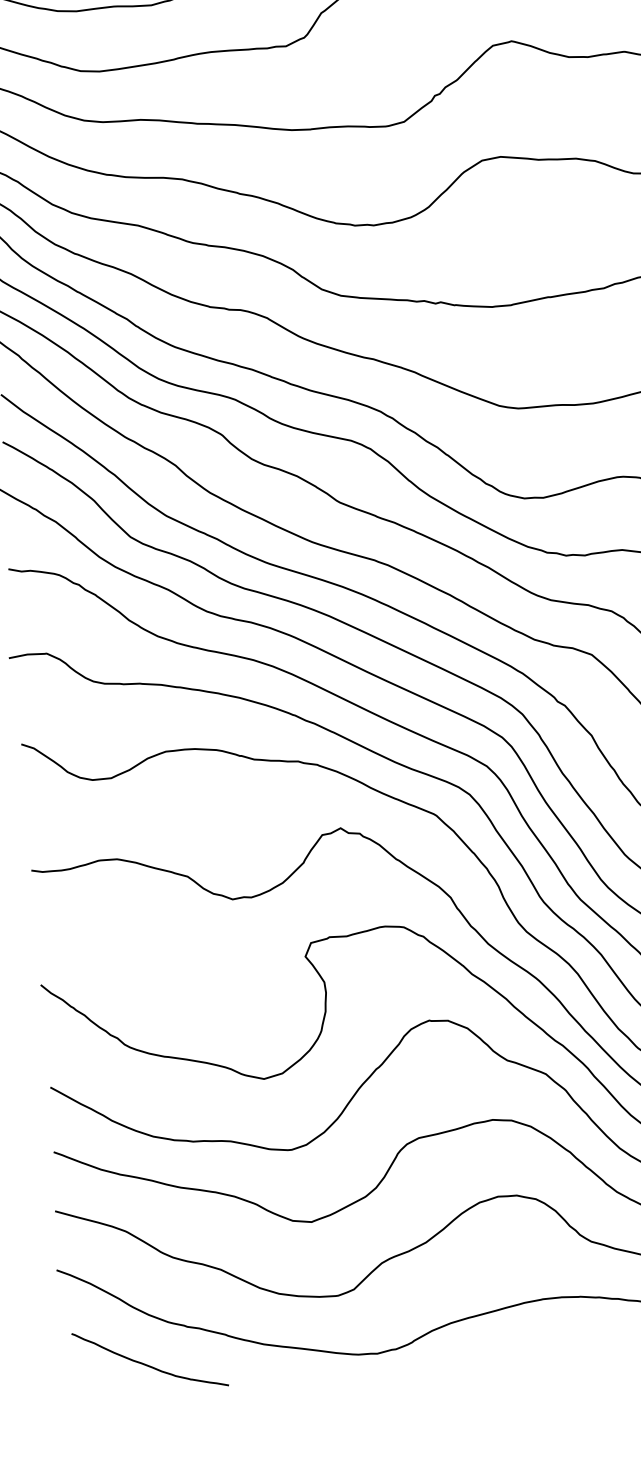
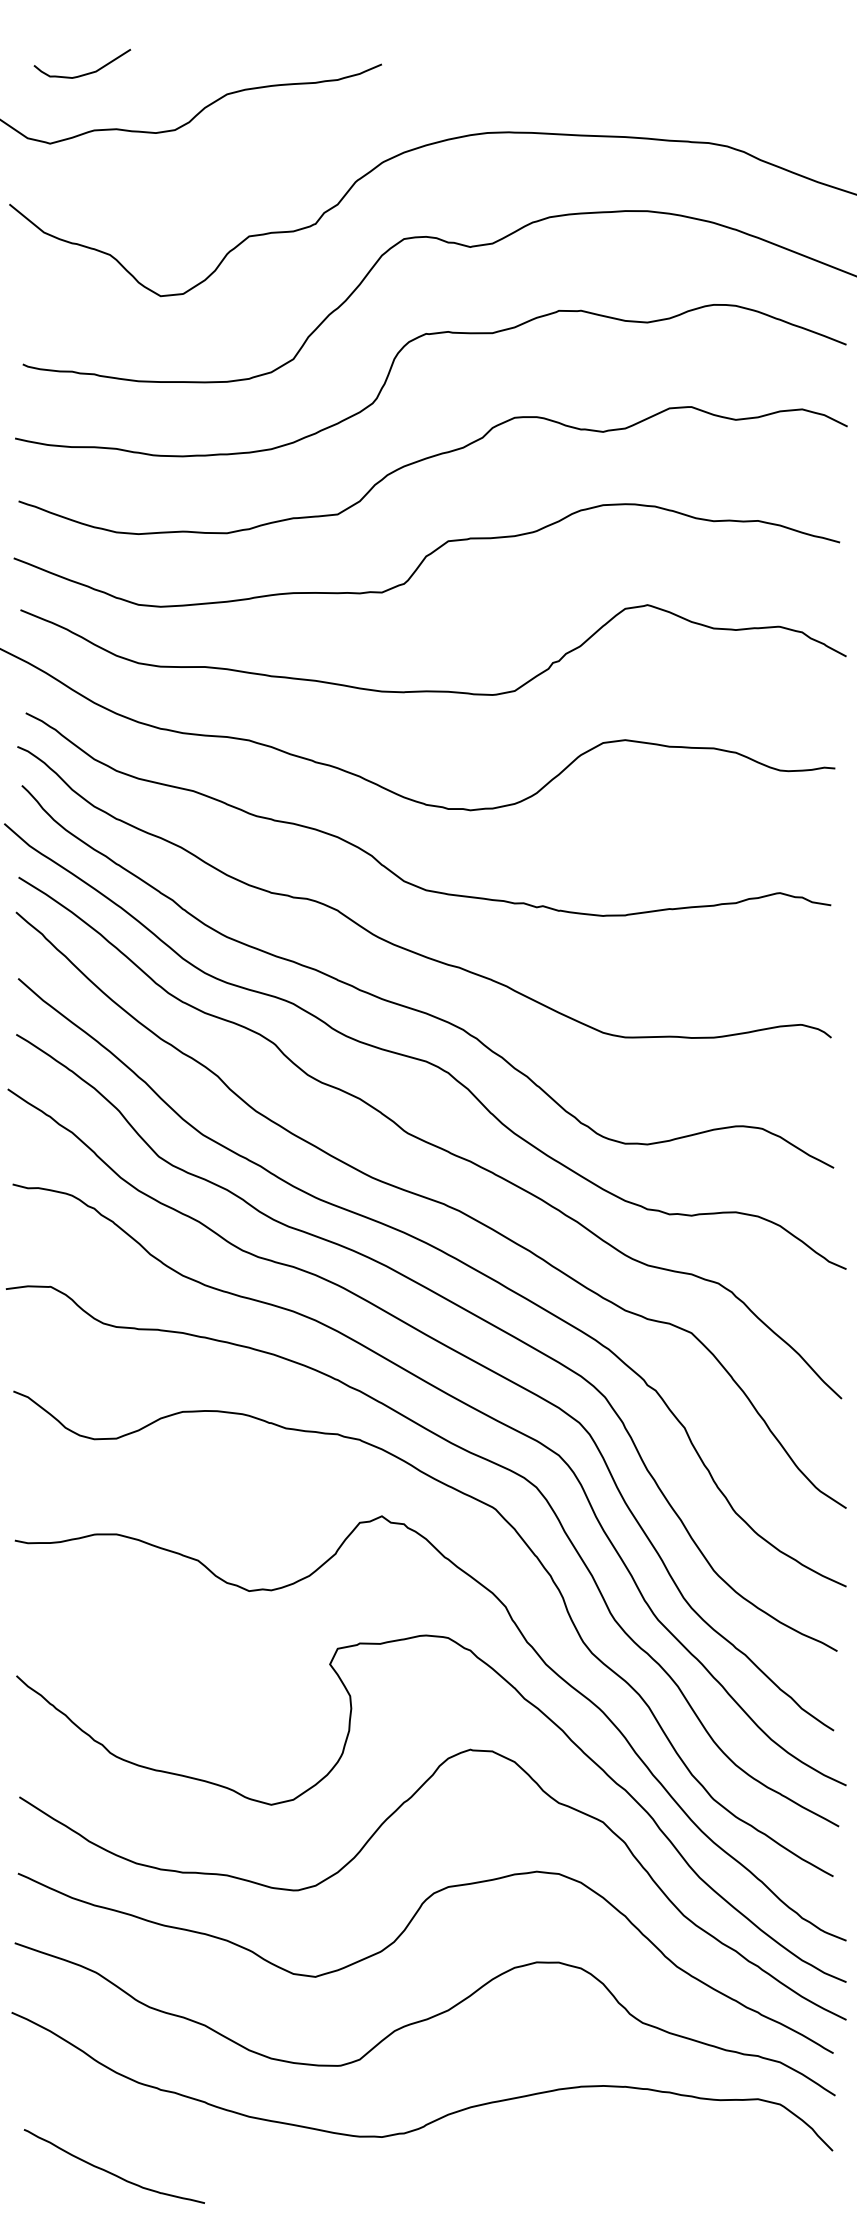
curve: (148, 1364) -> (111, 2172), moved

